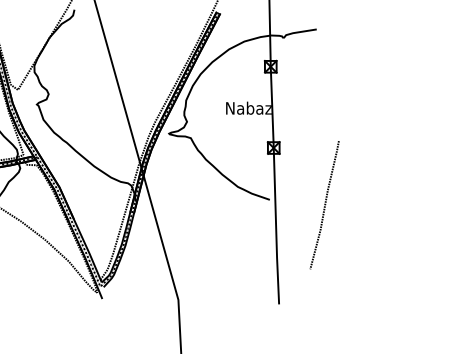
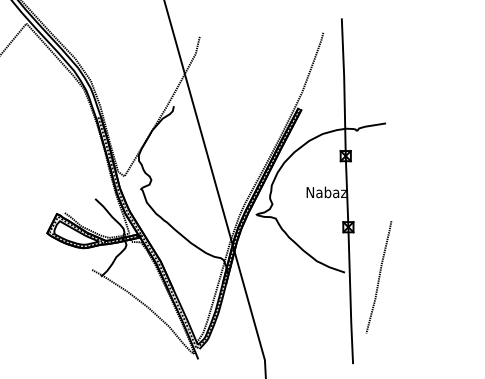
curve: (324, 205) -> (378, 277), moved

